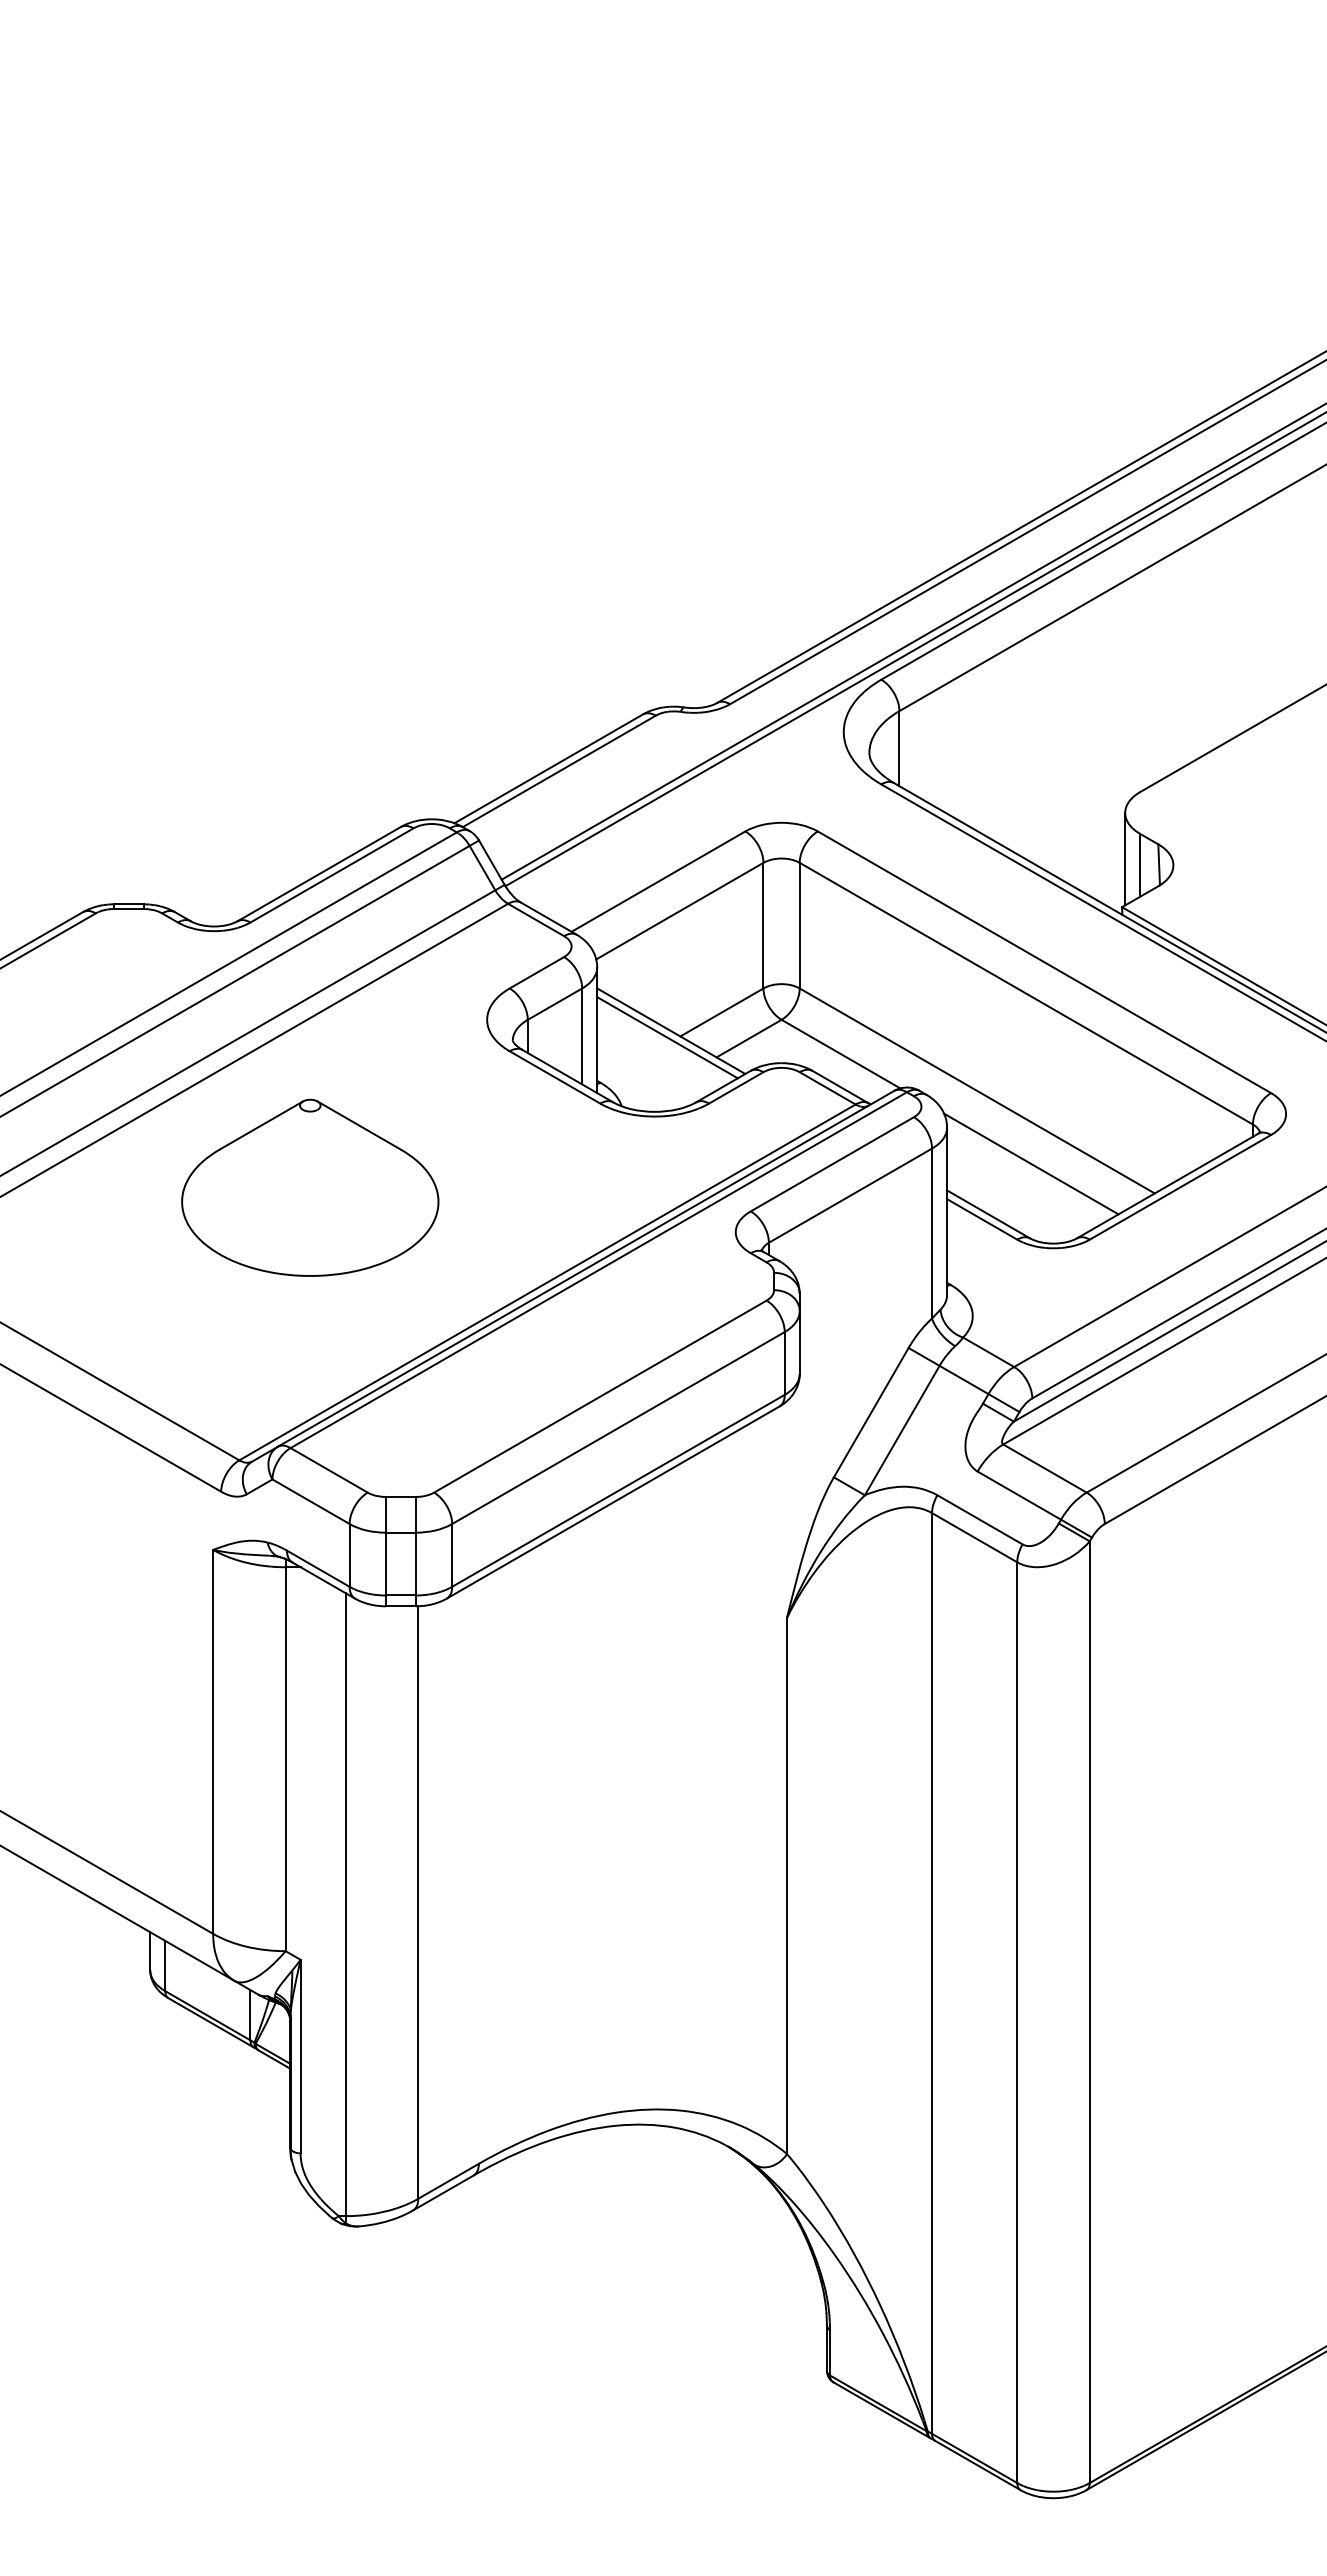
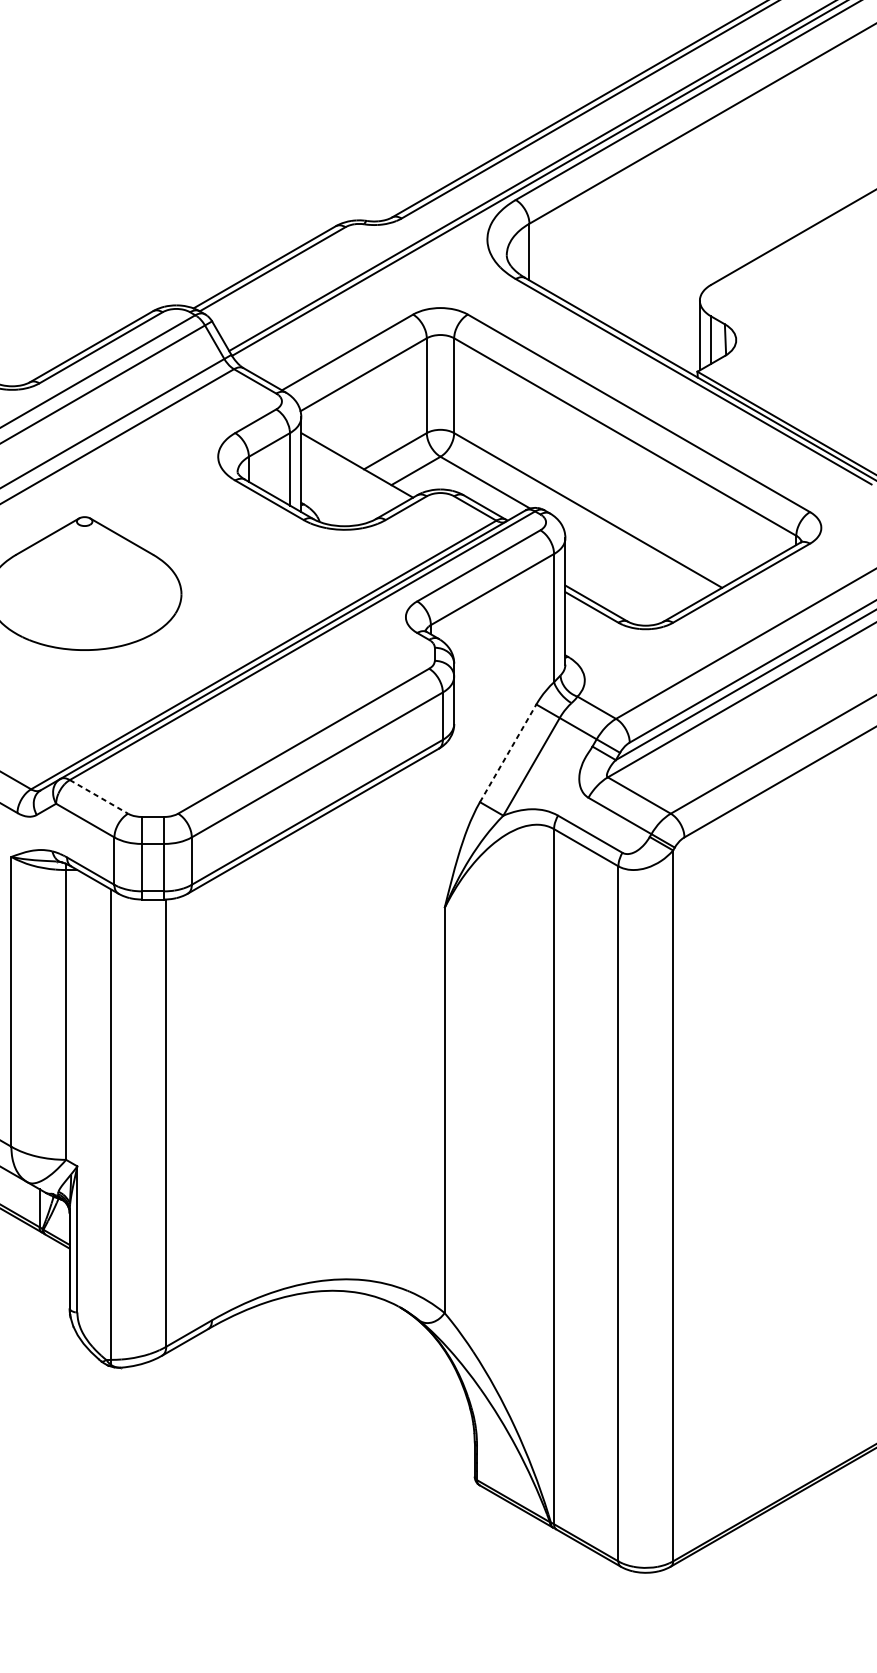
line: (667, 1037) -> (354, 470), removed
line: (1030, 1163) -> (628, 565), removed
line: (871, 1412) -> (508, 753), solid -> dashed
line: (329, 1470) -> (99, 796), solid -> dashed

